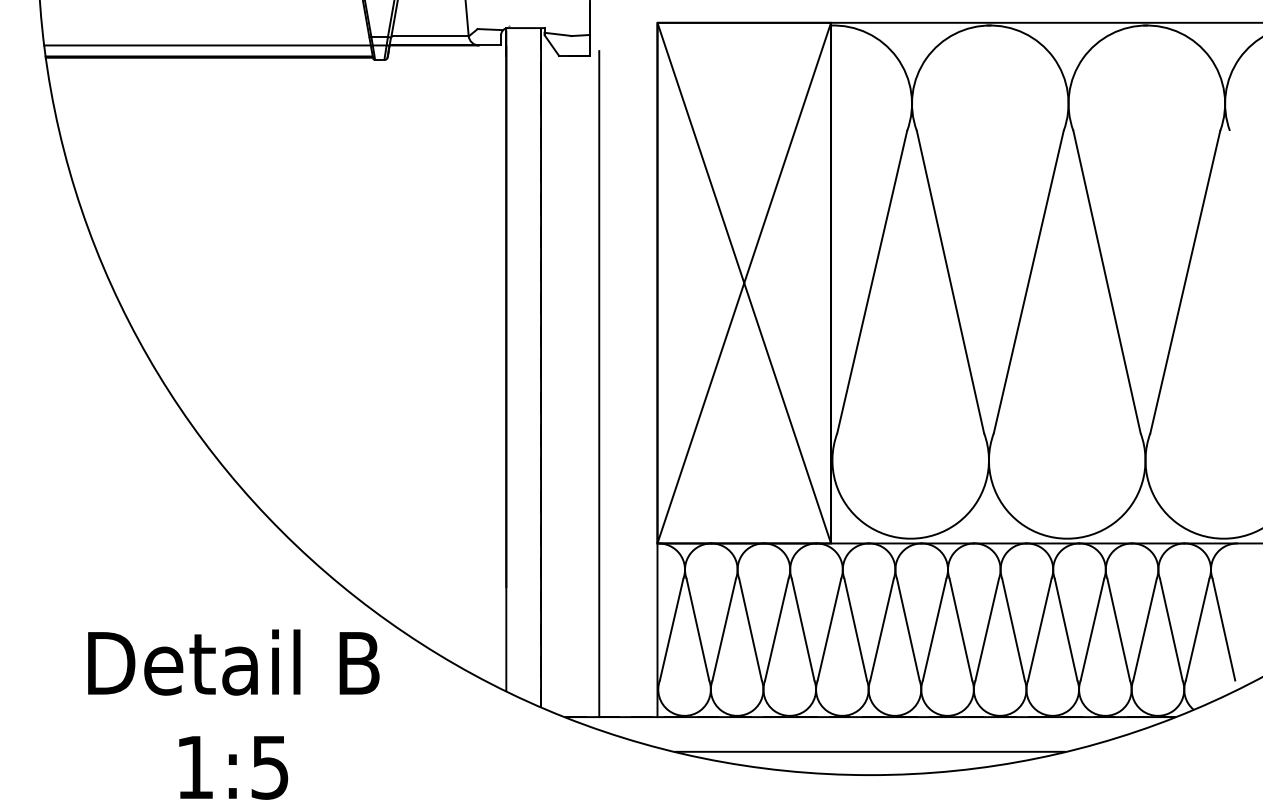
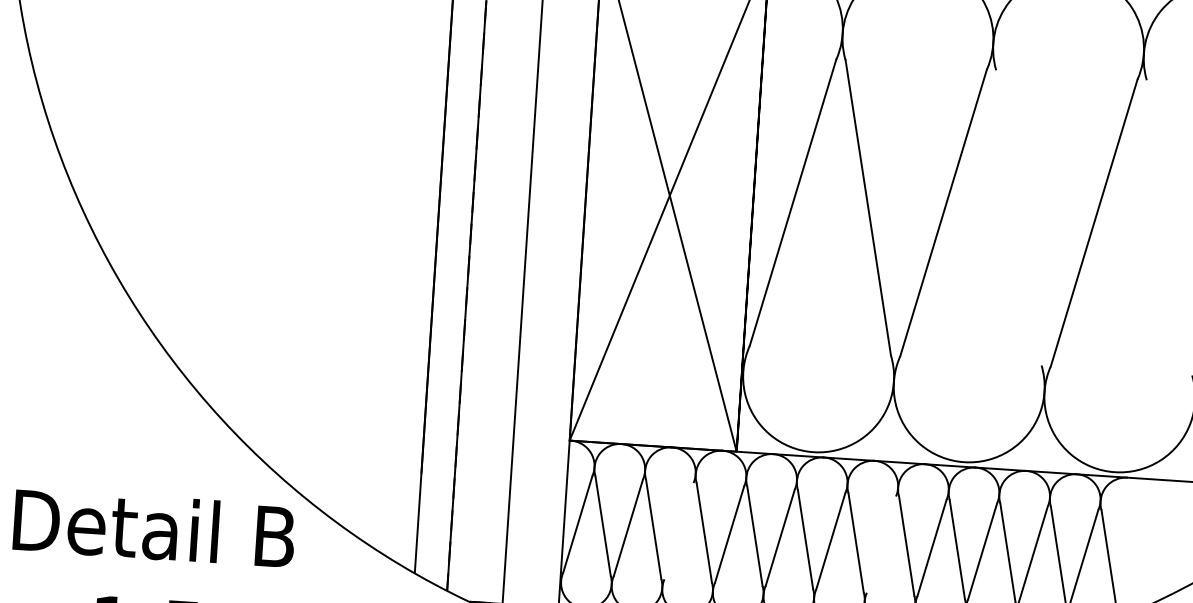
line: (1106, 281) -> (1018, 217), removed
line: (776, 629) -> (678, 530), removed
line: (986, 629) -> (880, 544), removed

